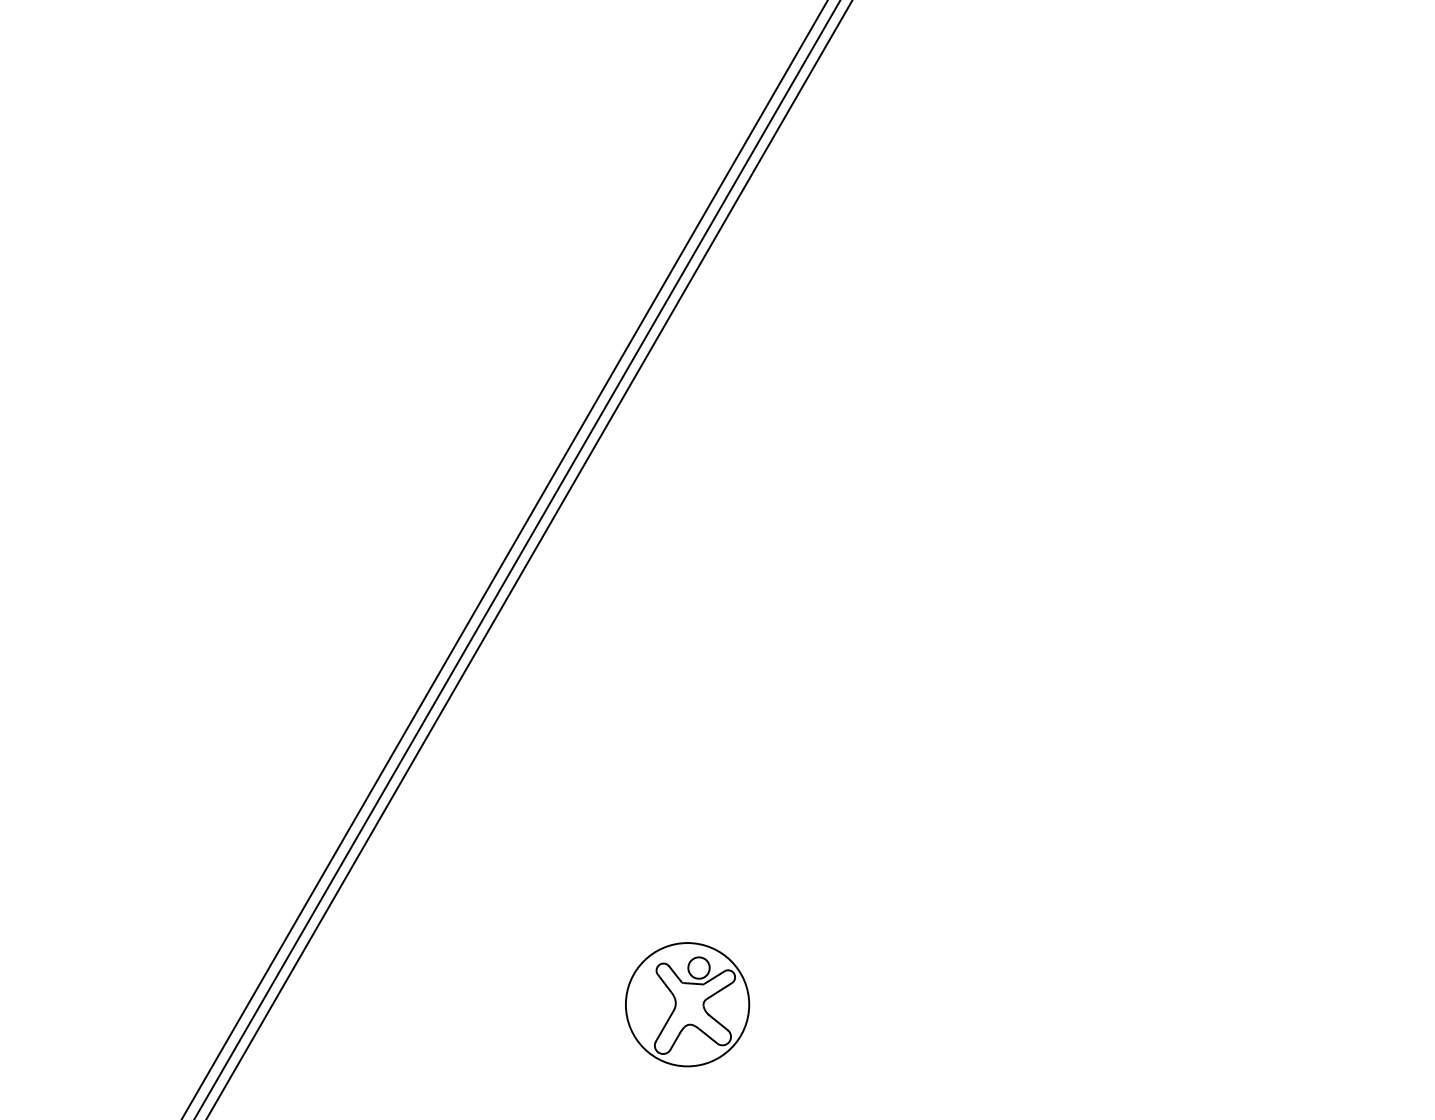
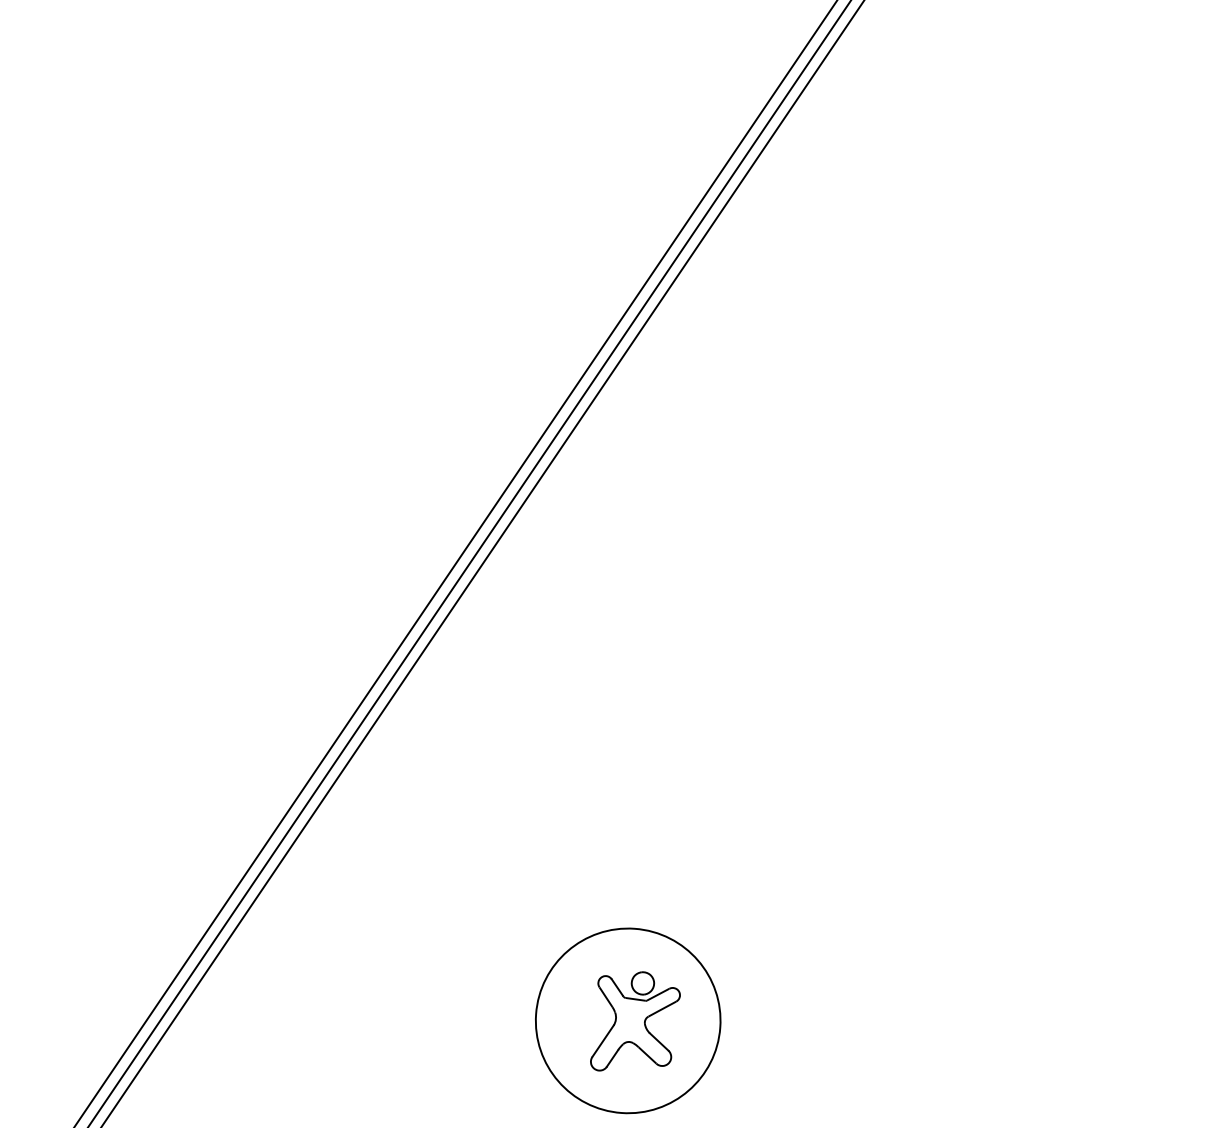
circle: (687, 1004) -> (628, 1020), size x1.43

